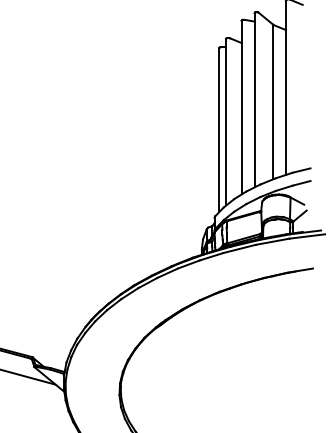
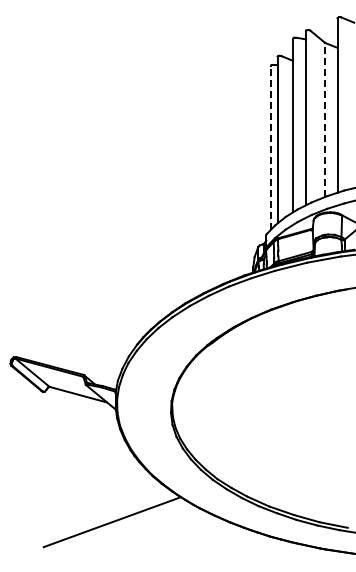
line: (272, 101) -> (324, 119), solid -> dashed
line: (218, 129) -> (270, 147), solid -> dashed

